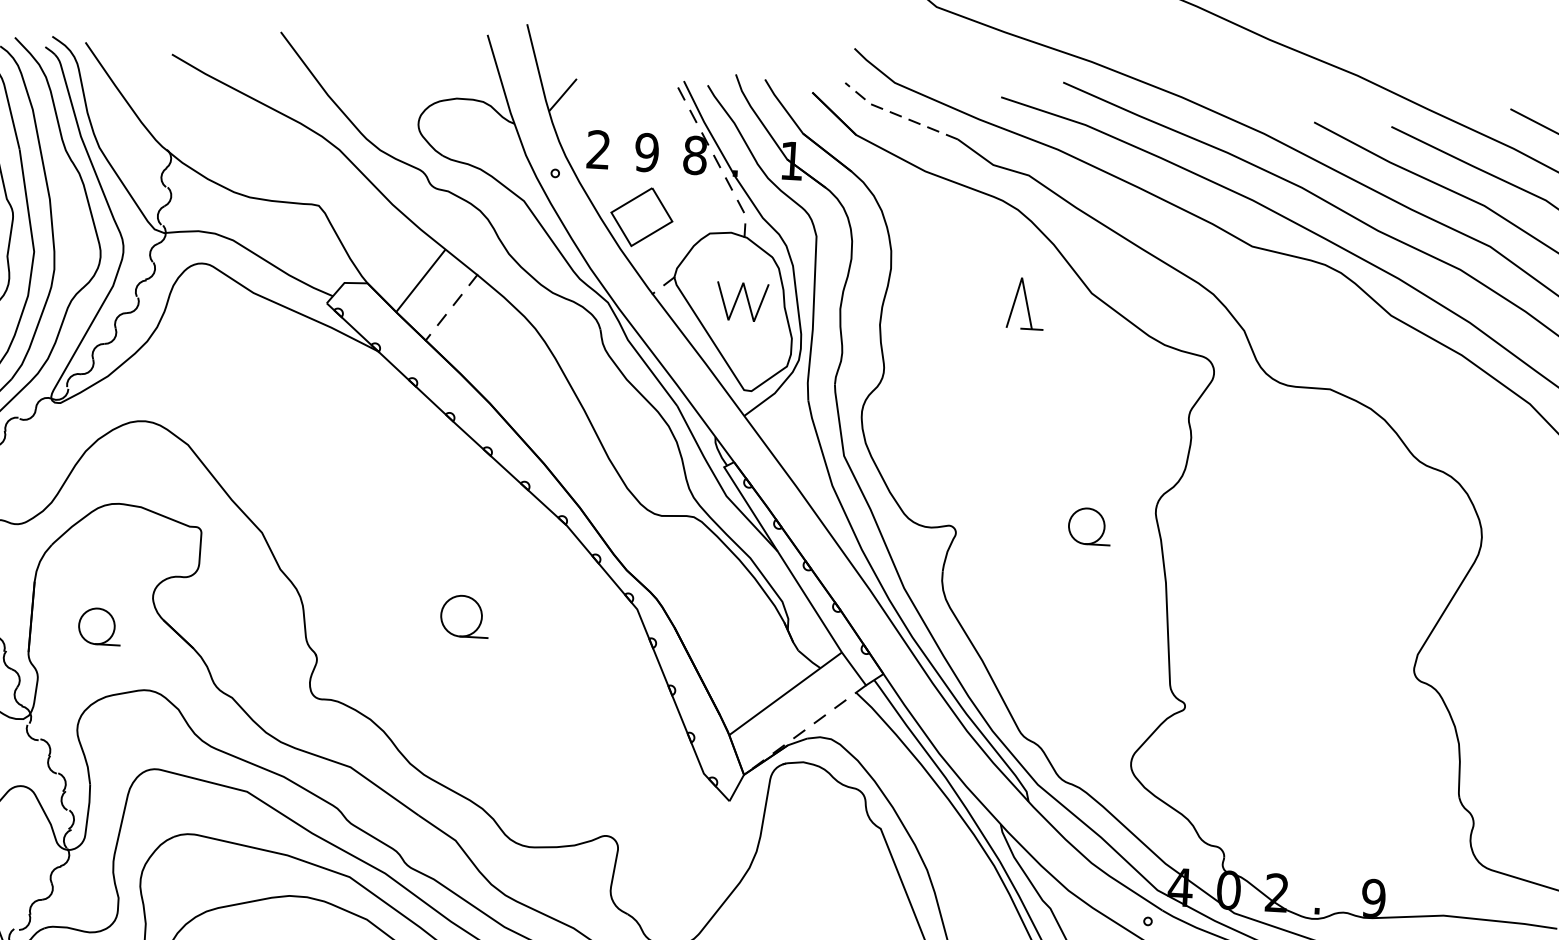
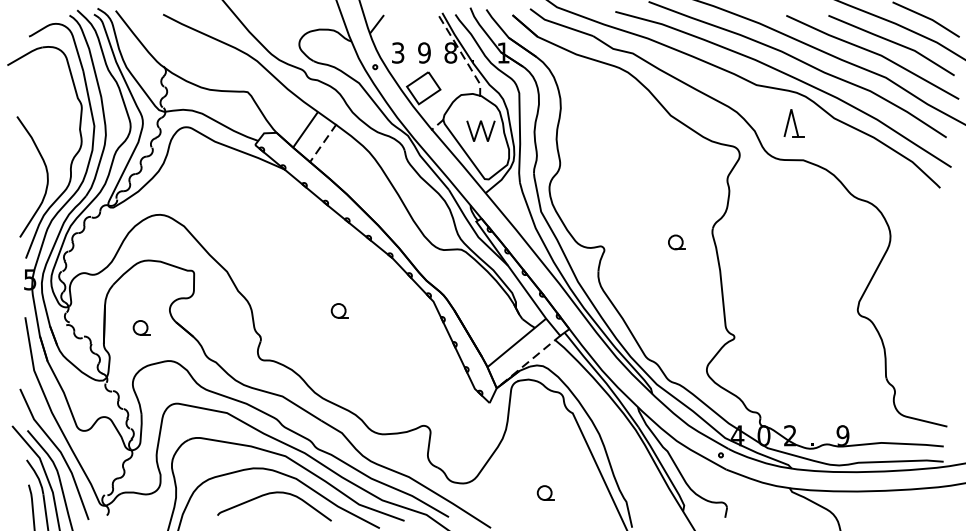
line: (897, 114) -> (559, 24), dashed -> solid
text: (599, 148) -> (398, 52), 2 -> 3
part: (1024, 304) -> (793, 123), moved
part: (1088, 526) -> (676, 242), size x0.71
part: (463, 615) -> (339, 310), size x0.62
part: (99, 625) -> (141, 327), size x0.71

